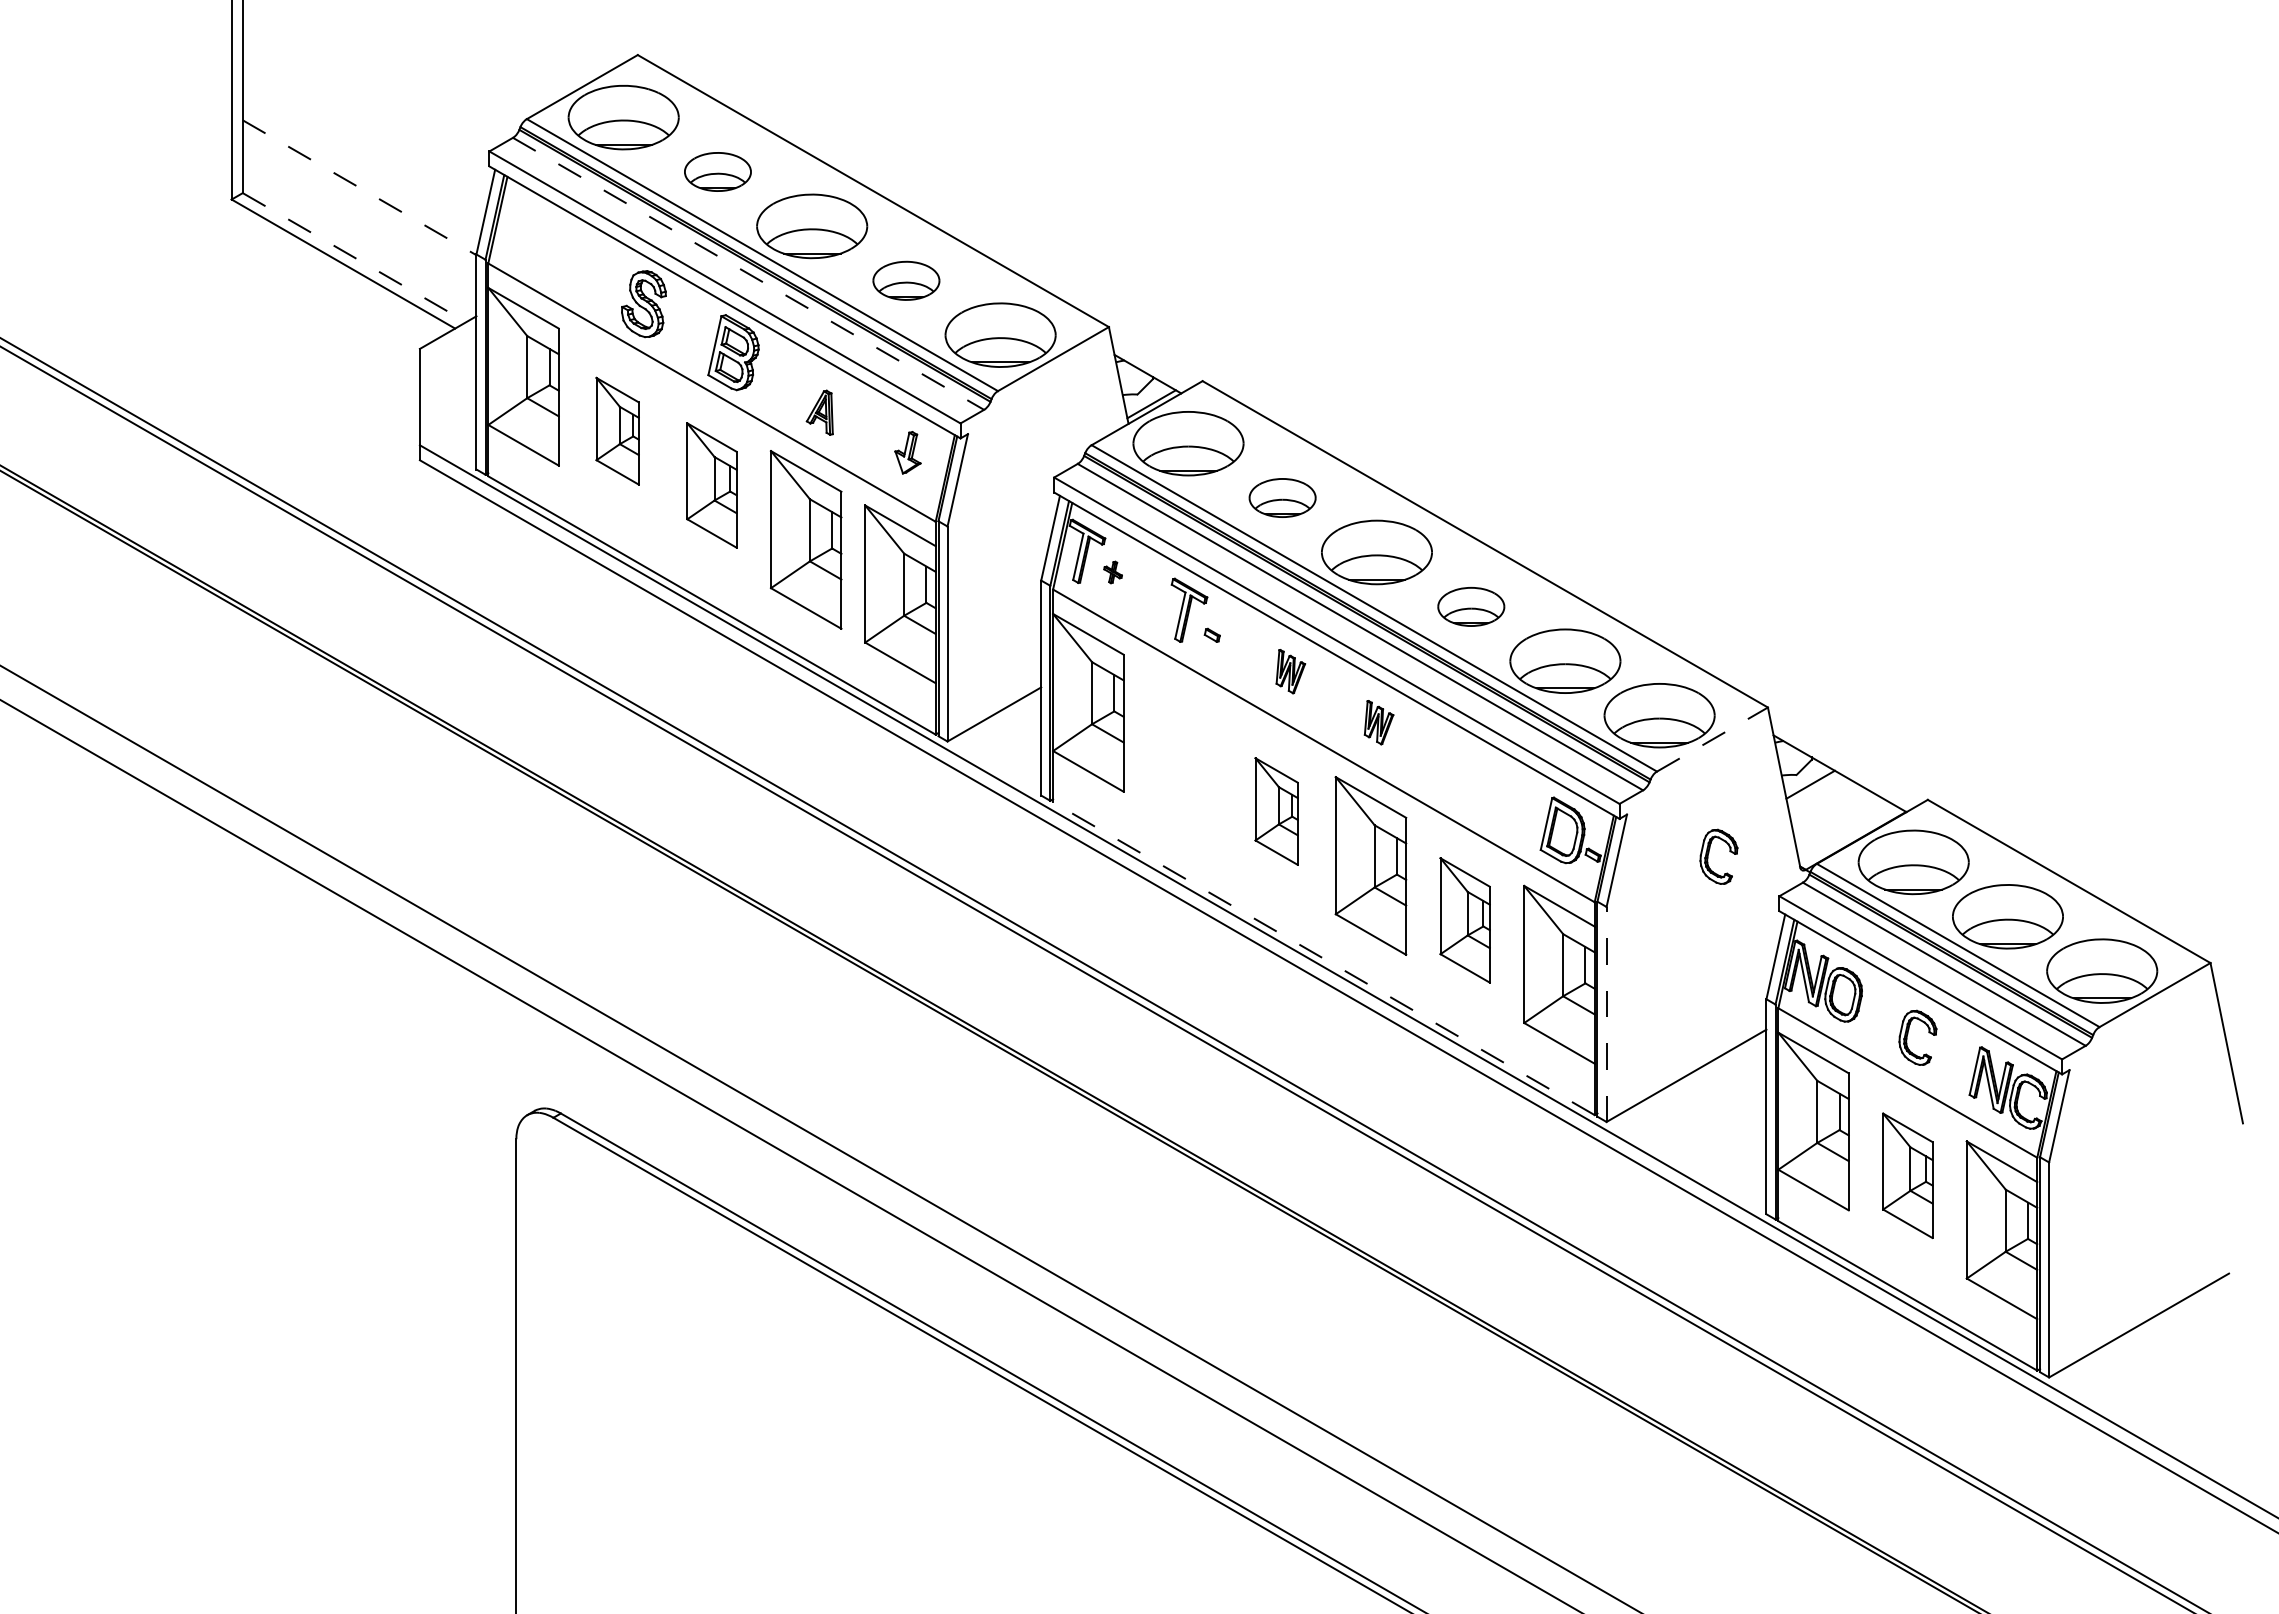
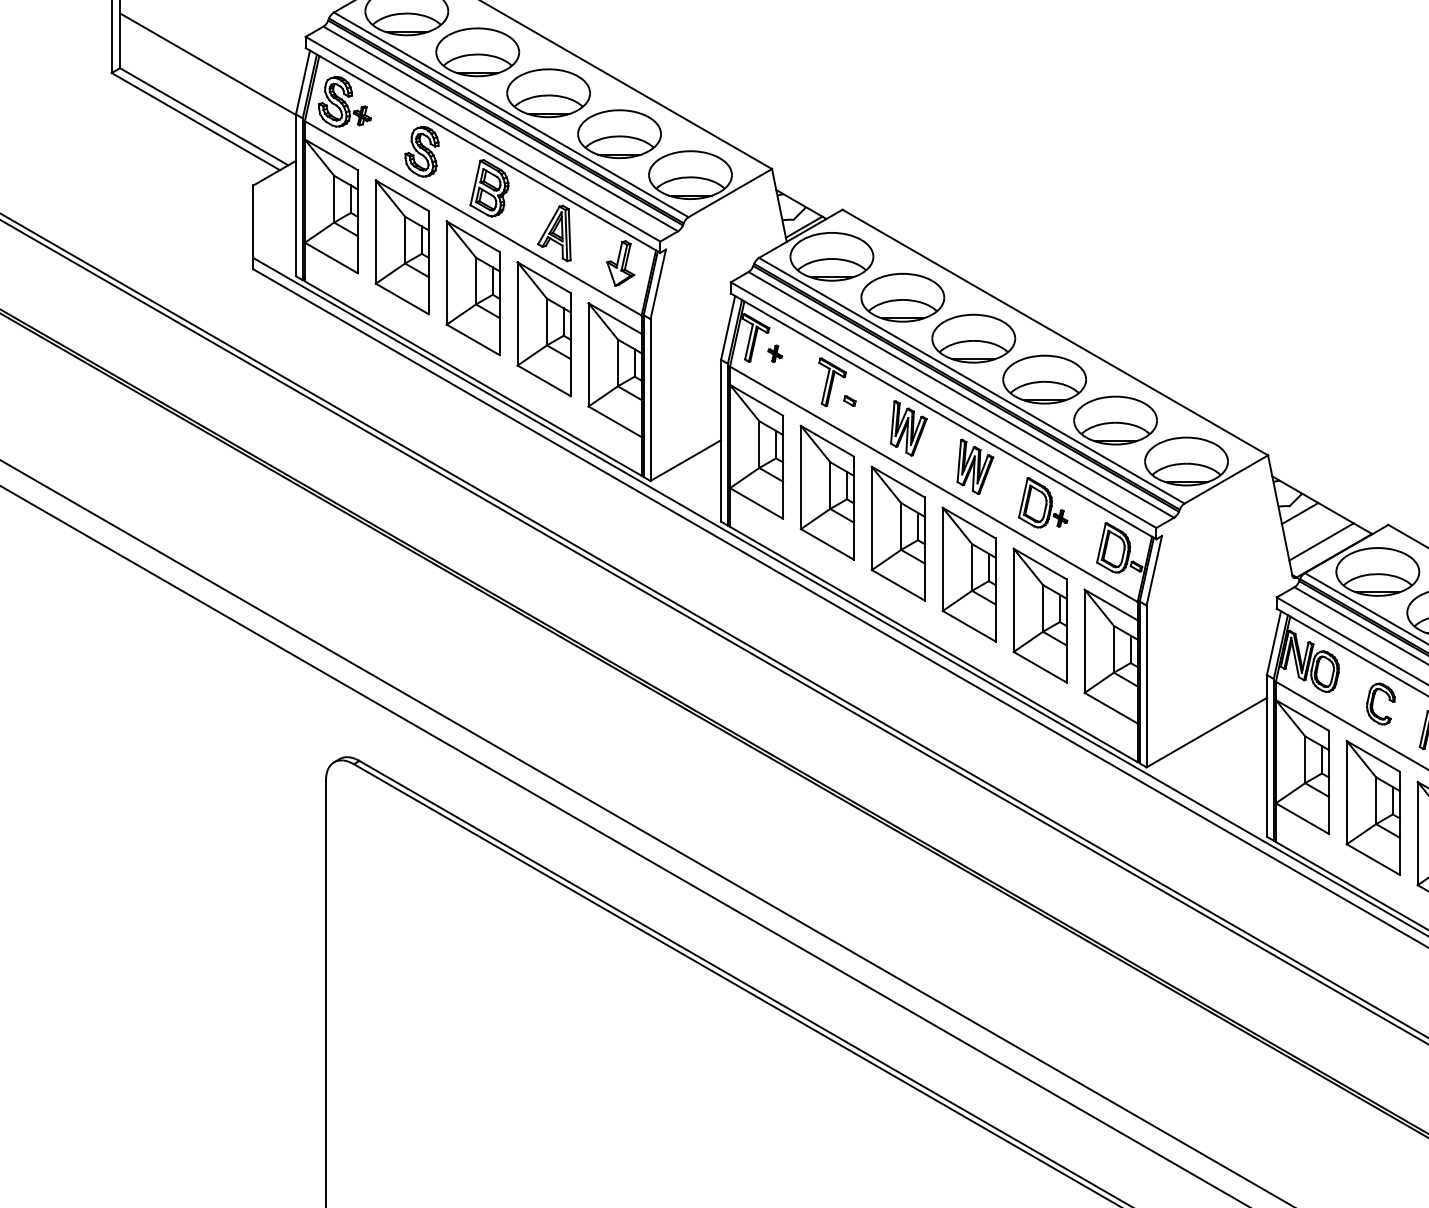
part: (717, 171) -> (477, 51), size x1.67
line: (359, 187) -> (207, 63), dashed -> solid
part: (541, 237) -> (344, 101), added
line: (354, 257) -> (204, 116), dashed -> solid
line: (748, 274) -> (500, 129), dashed -> solid
part: (906, 280) -> (619, 133), size x1.67
part: (819, 412) -> (554, 233), size x1.67
part: (617, 431) -> (402, 247), size x1.67
part: (907, 452) -> (620, 263), size x1.43
part: (711, 485) -> (472, 288), size x1.43
part: (1282, 497) -> (902, 297), size x1.67
part: (1471, 606) -> (1044, 379), size x1.67
part: (1290, 671) -> (908, 428), size x1.67
part: (1378, 722) -> (974, 466), size x1.67
line: (1712, 739) -> (1226, 479), dashed -> solid
part: (1182, 756) -> (827, 492), added
part: (1469, 770) -> (1043, 502), added
part: (1276, 811) -> (898, 533), size x1.67
line: (1838, 822) -> (1321, 541), added
part: (1709, 853) -> (1224, 565), removed
part: (1464, 920) -> (1039, 615), size x1.43
line: (1323, 958) -> (933, 644), dashed -> solid
line: (1606, 1014) -> (1146, 686), dashed -> solid
part: (1907, 1175) -> (1373, 807), size x1.43

